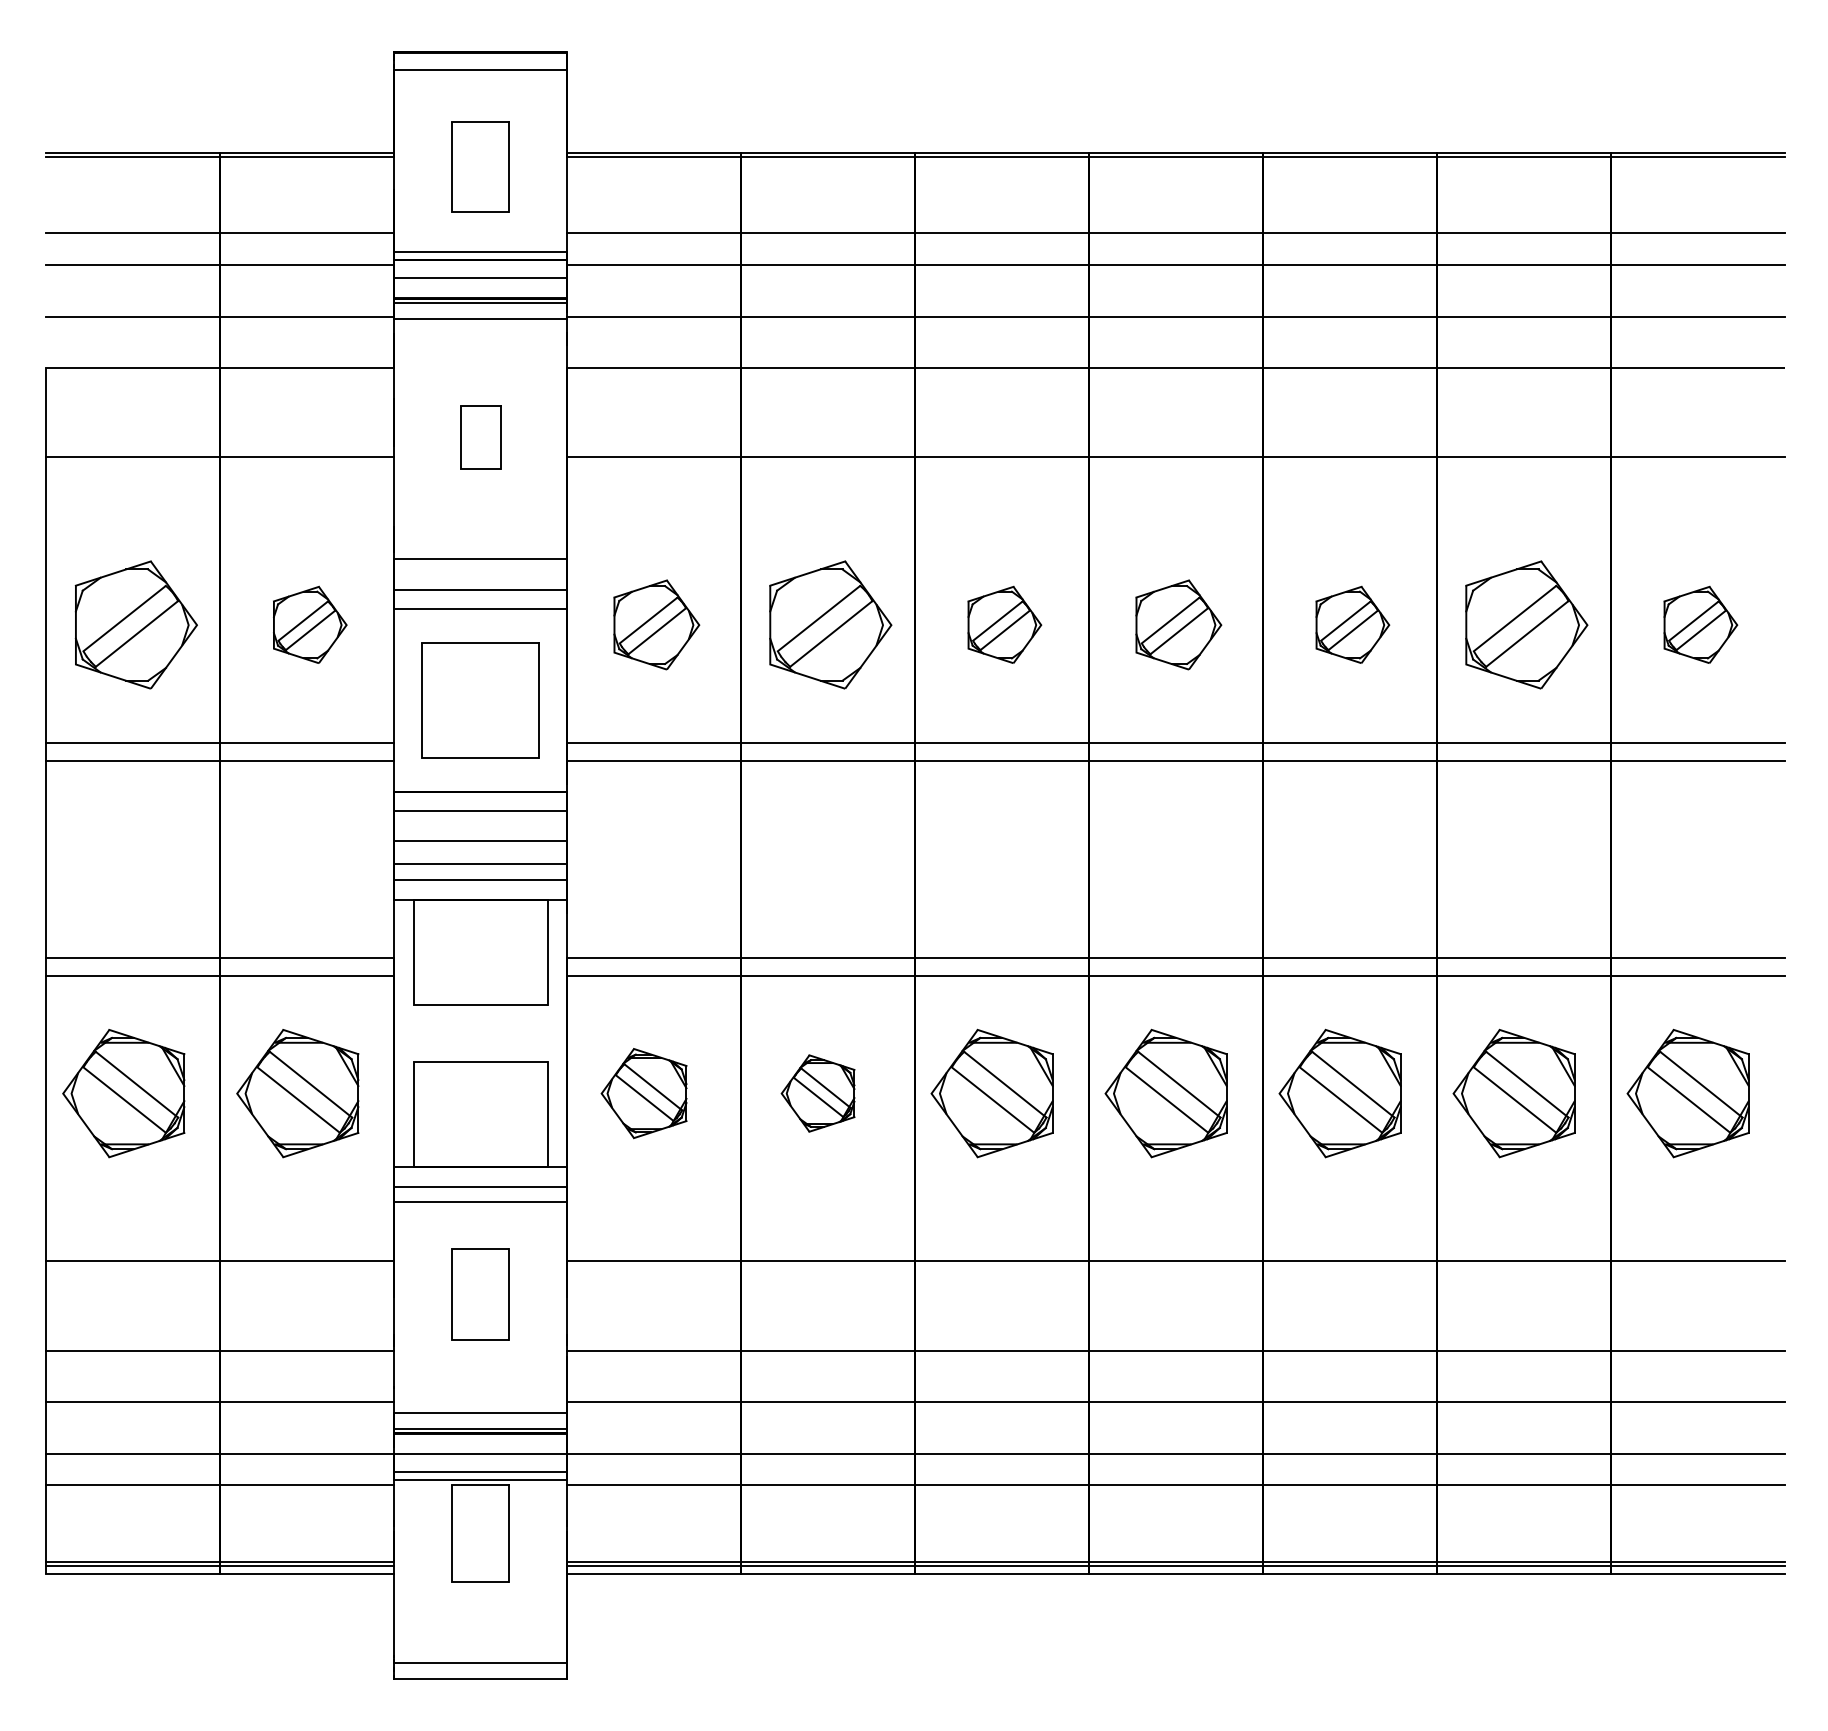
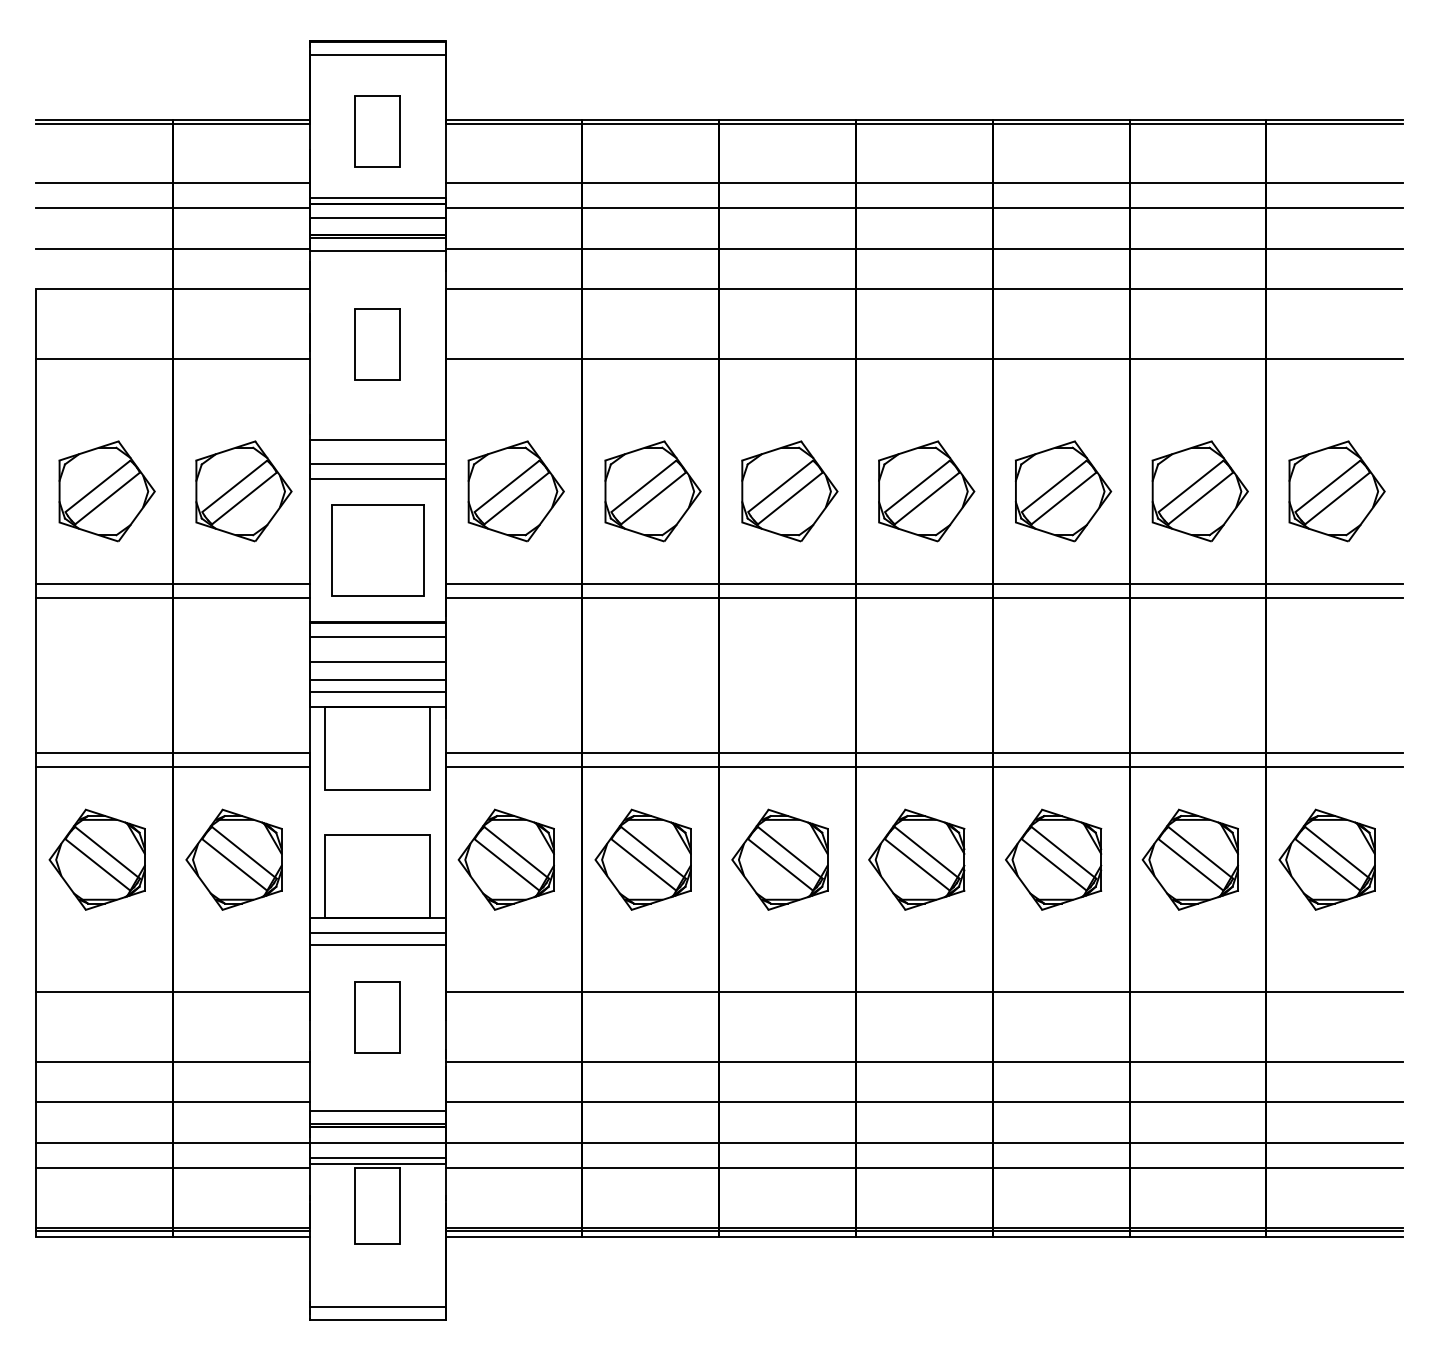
part: (480, 437) -> (377, 344), size x1.43
part: (309, 624) -> (243, 491), size x1.67
part: (656, 624) -> (516, 491), size x1.43
part: (1004, 624) -> (789, 491), size x1.67
part: (1178, 624) -> (926, 491), size x1.43
part: (1352, 624) -> (1063, 491), size x1.67
part: (1700, 624) -> (1336, 491), size x1.67
part: (643, 1093) -> (505, 859), size x1.43
part: (817, 1093) -> (642, 859), size x1.67

